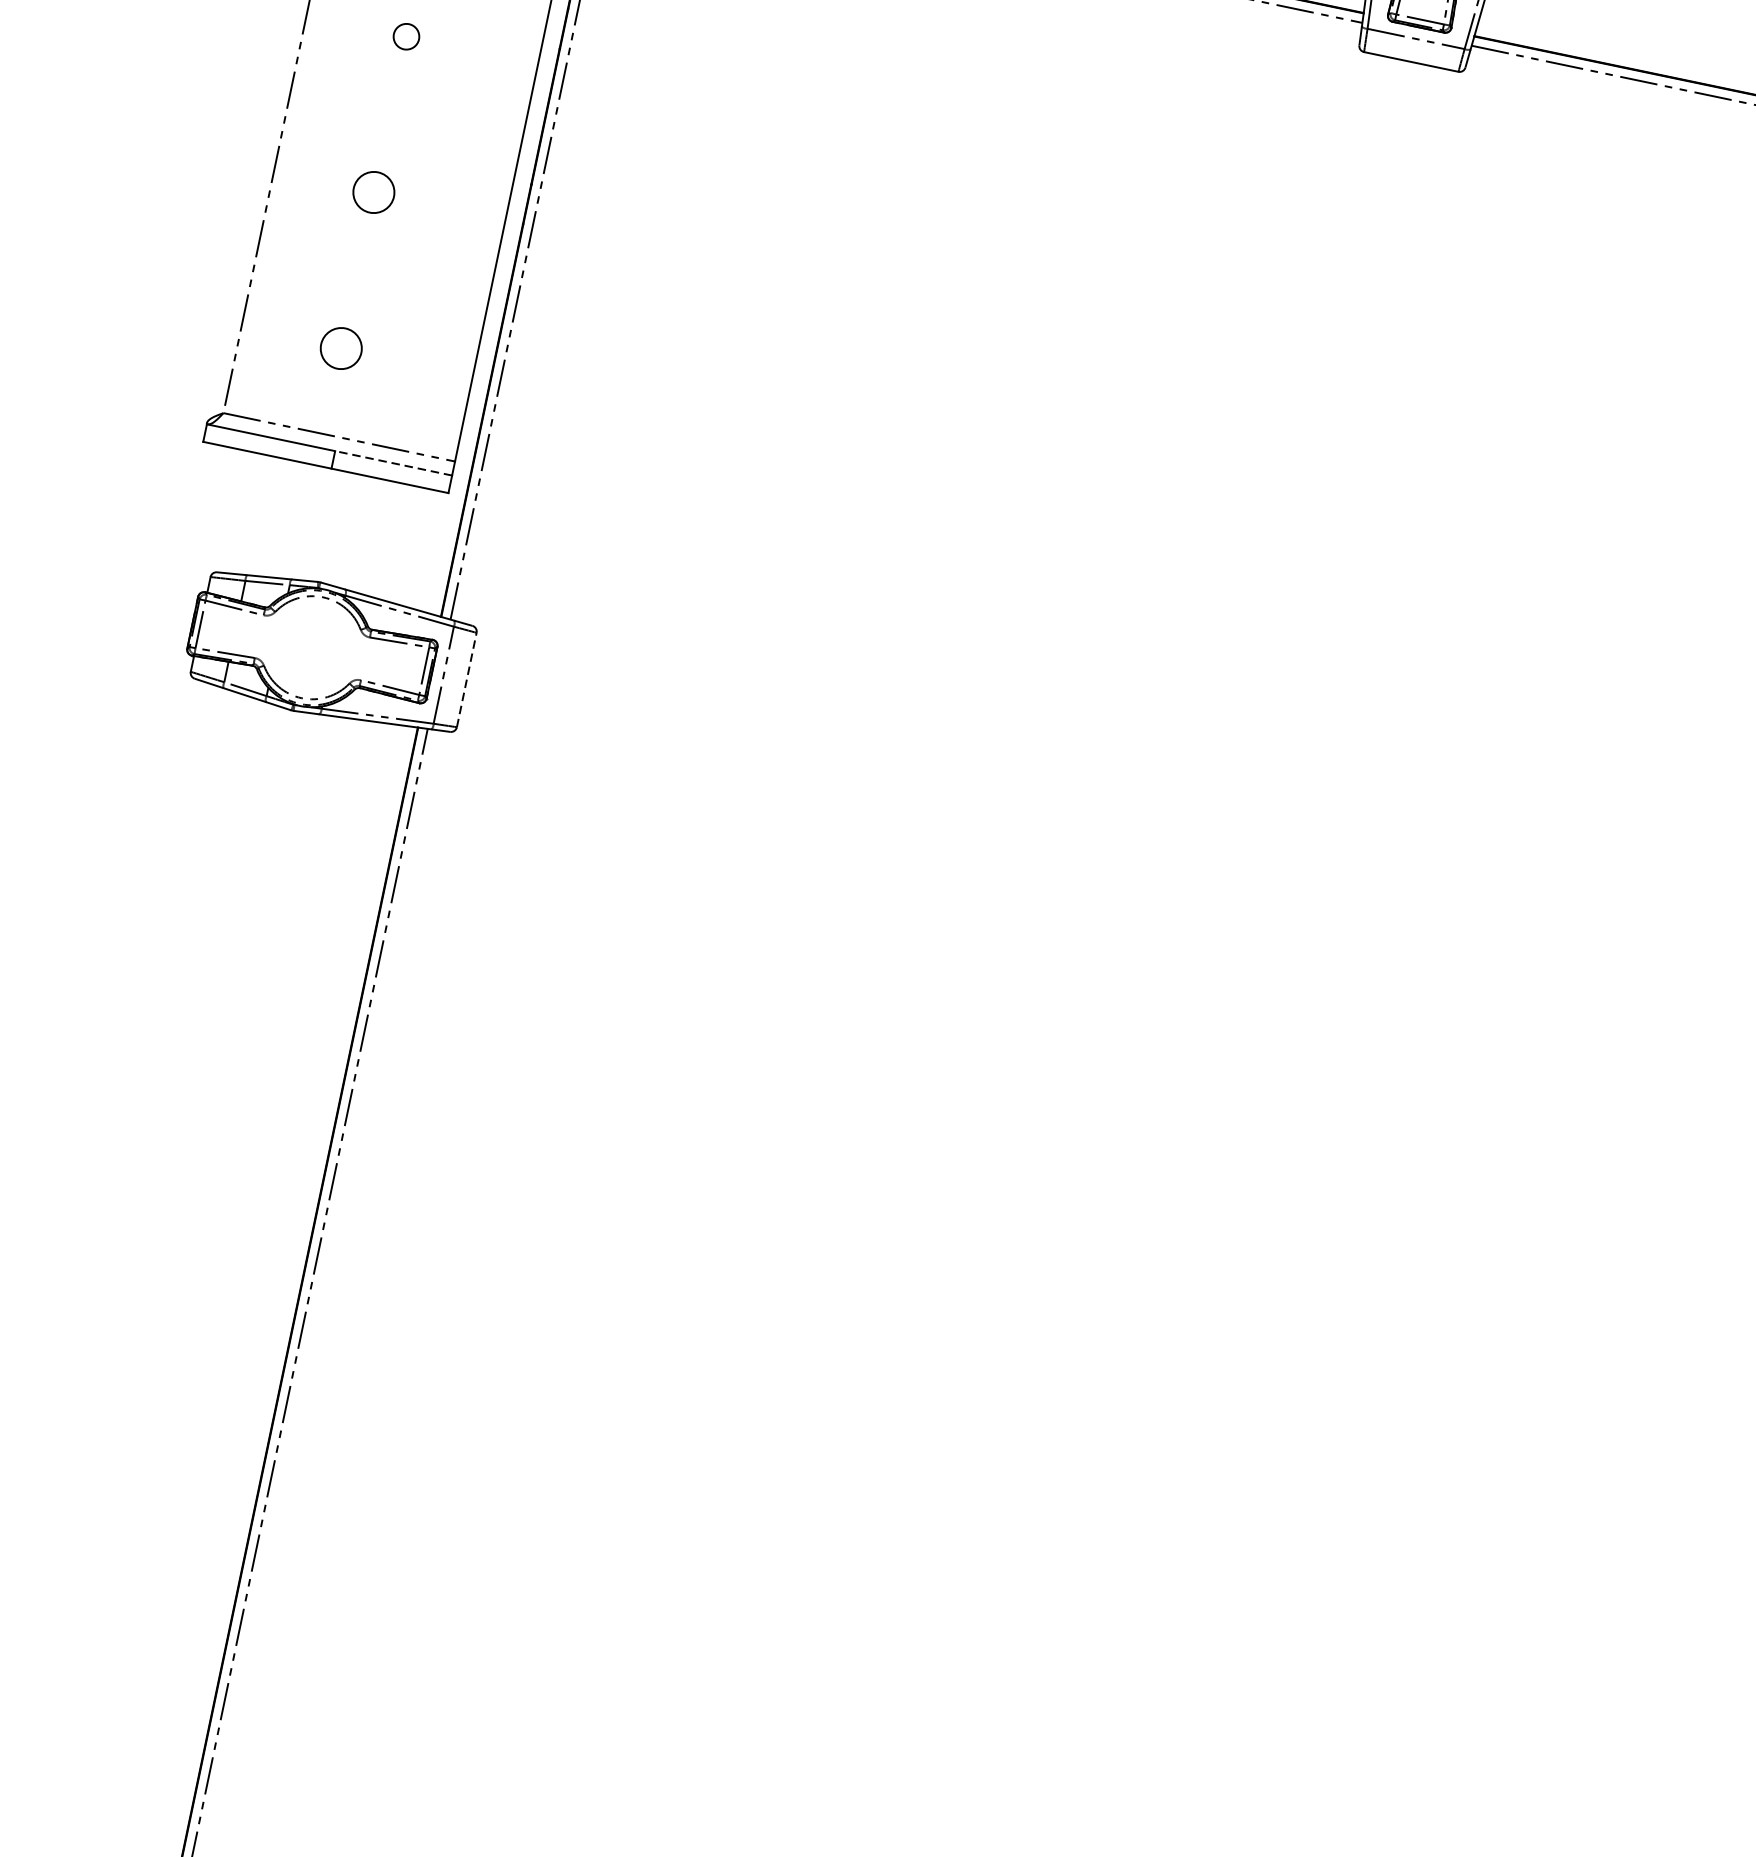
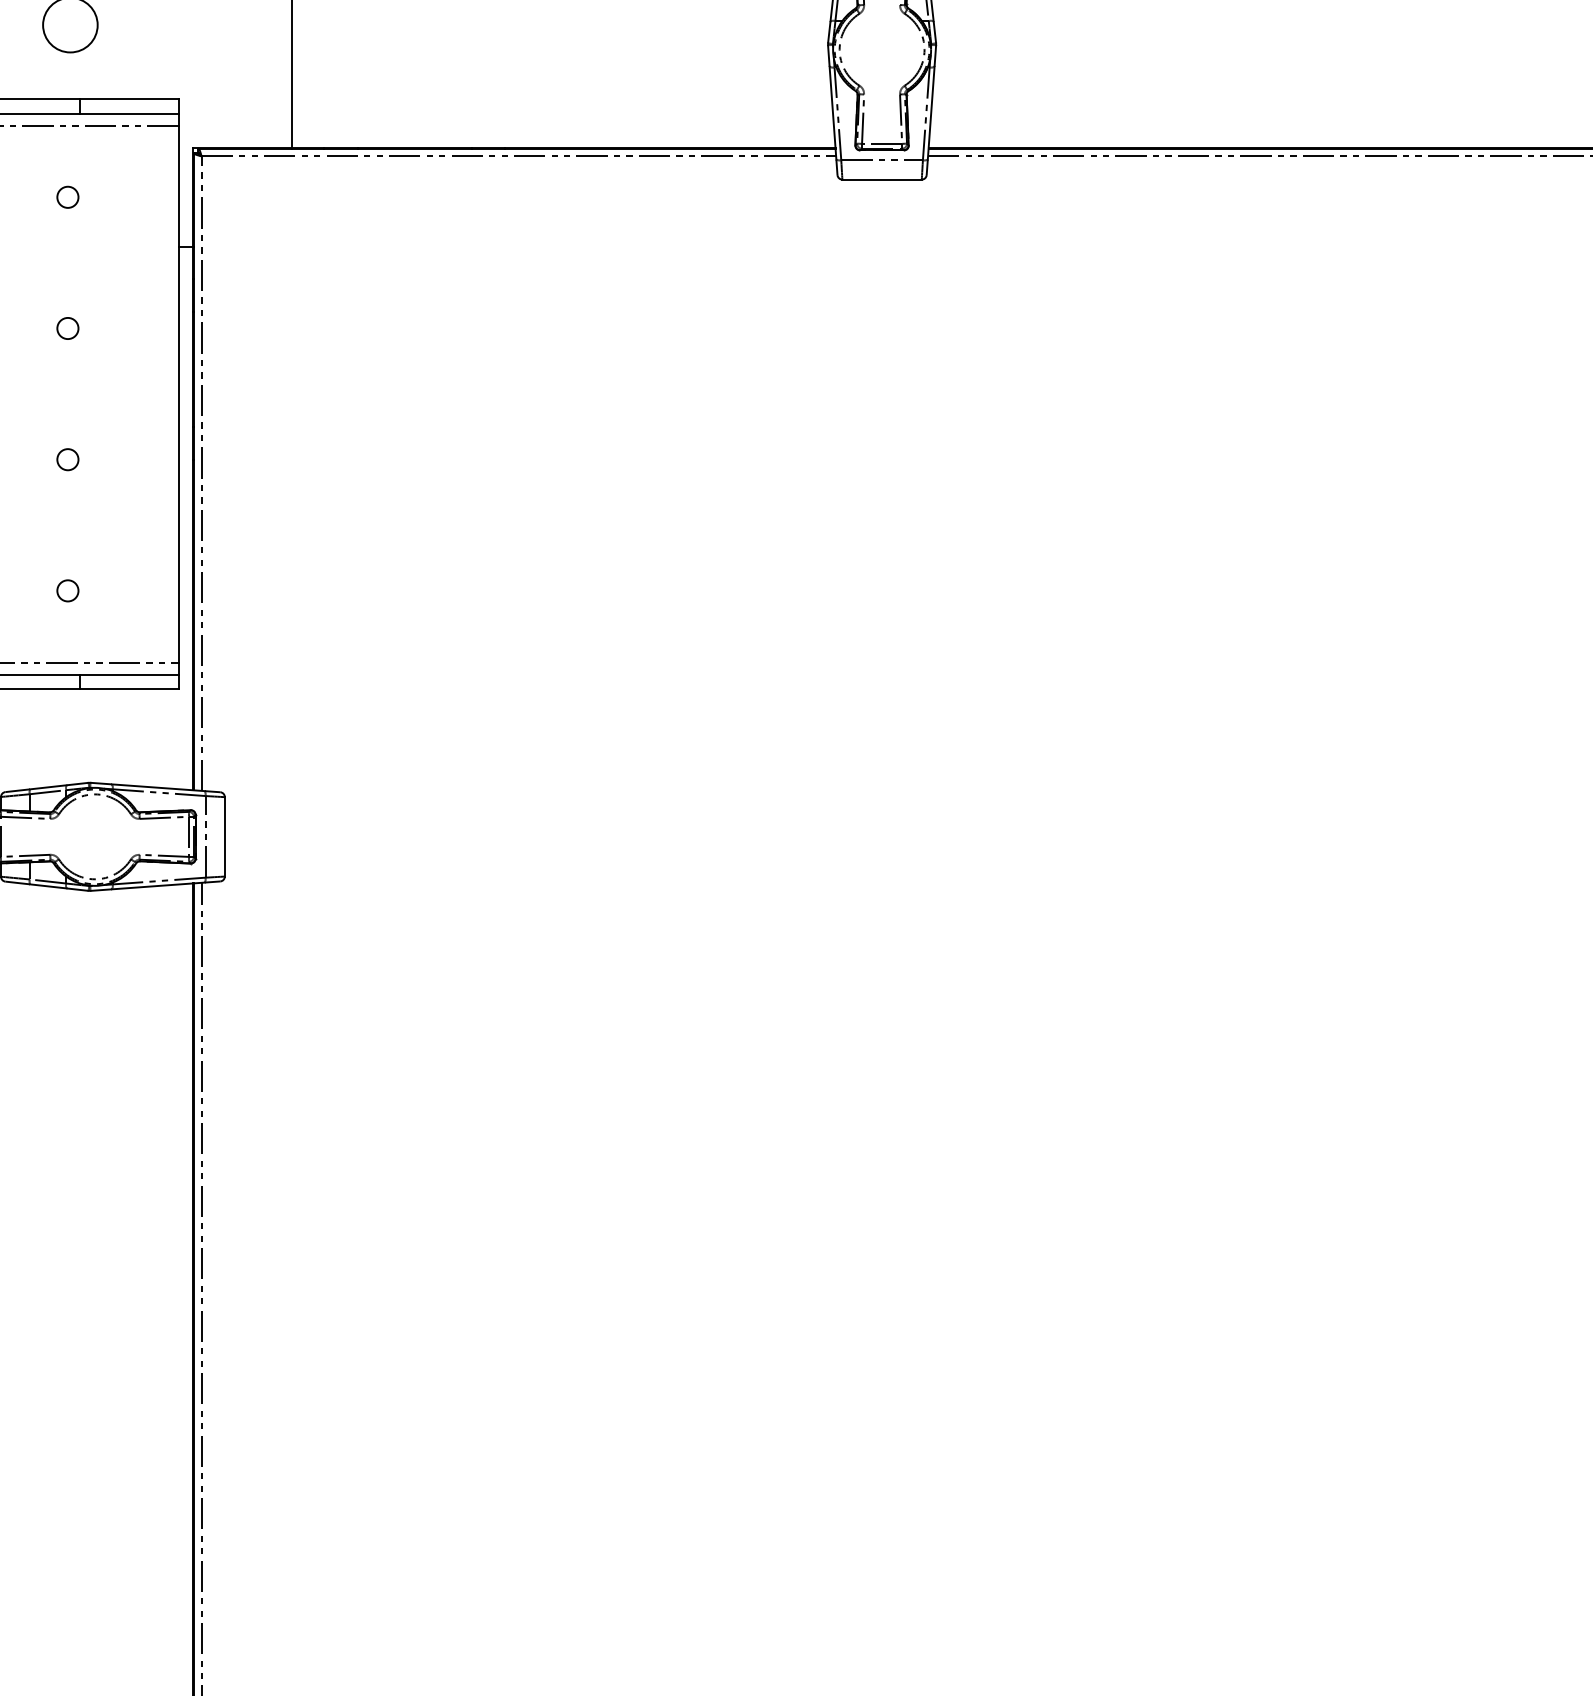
circle: (373, 192) -> (67, 459), size x0.62
circle: (340, 348) -> (67, 590), size x0.62
line: (392, 463) -> (128, 674), dashed -> solid
line: (466, 679) -> (224, 836), dashed -> solid

